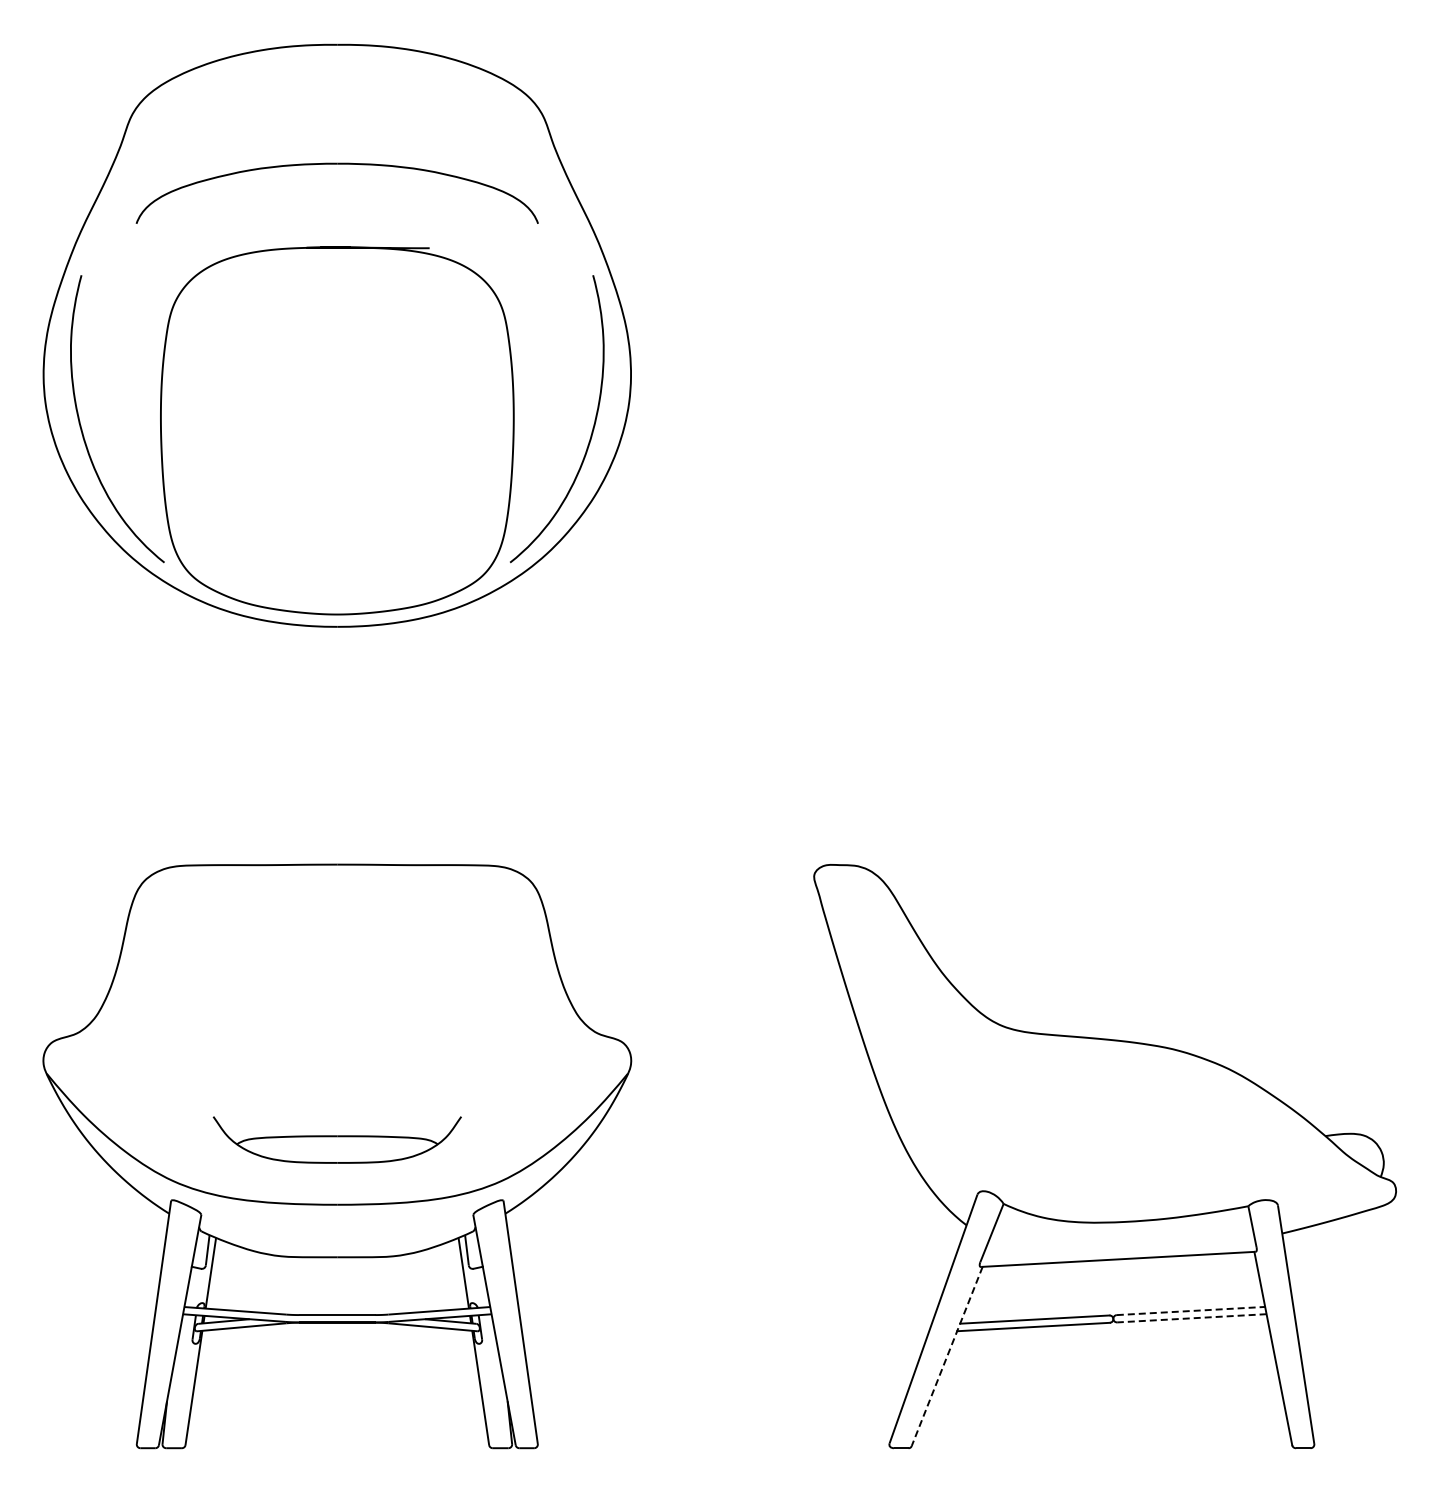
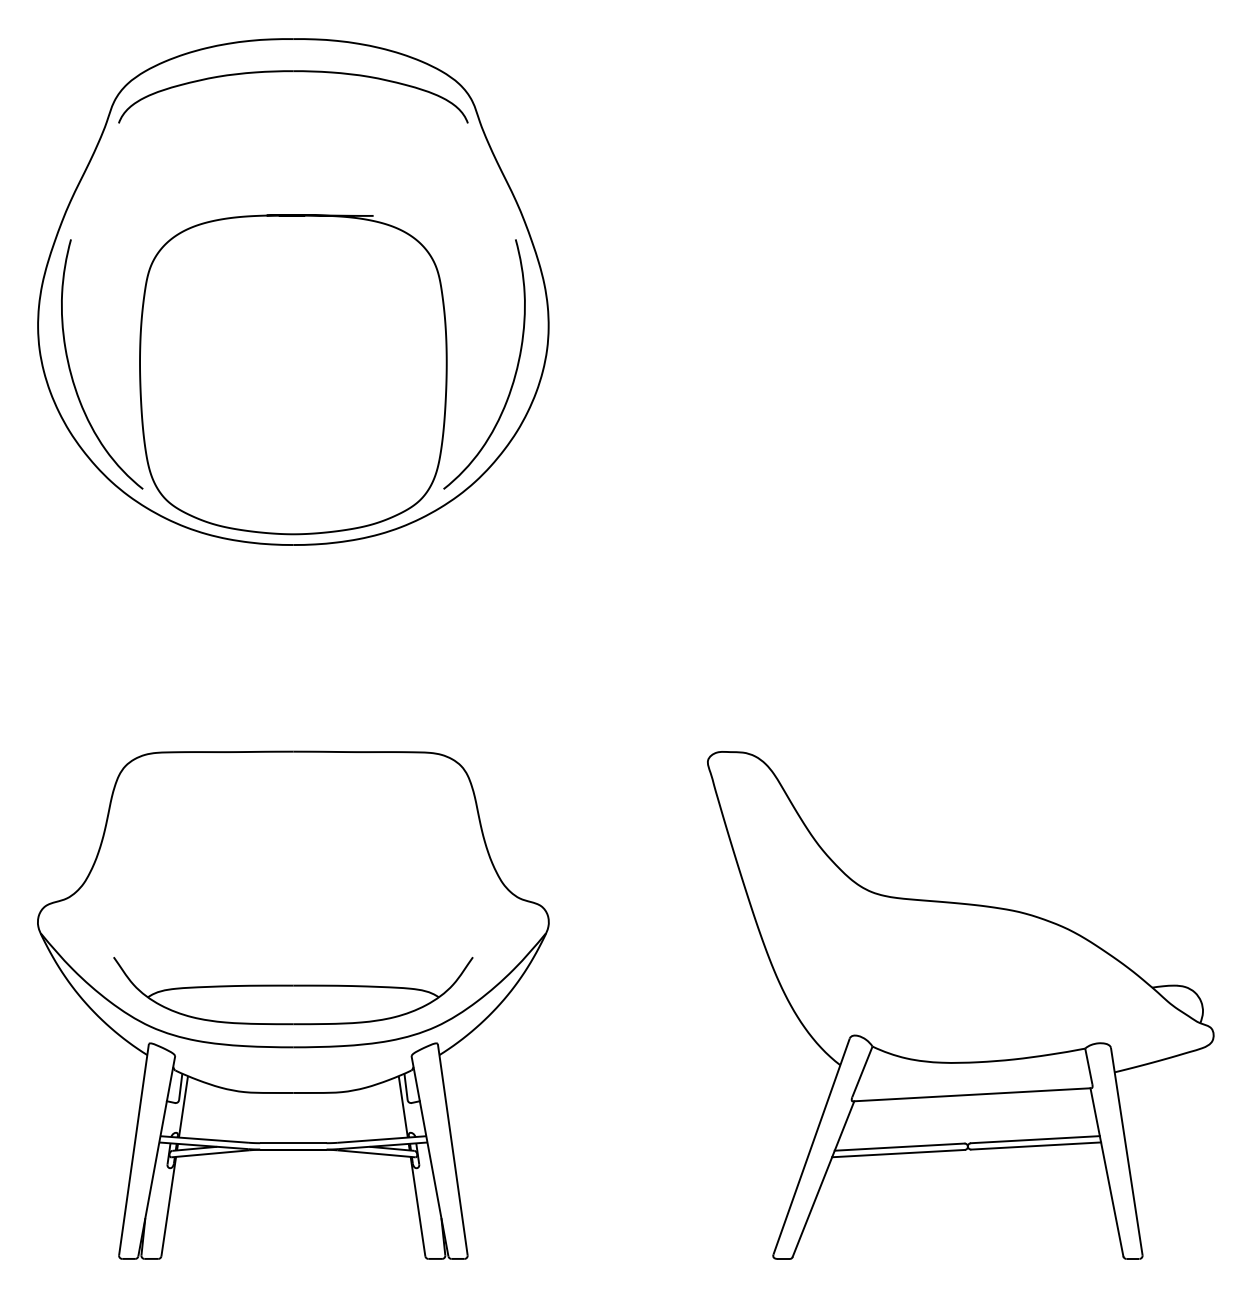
part: (336, 164) -> (292, 71), moved
part: (337, 1139) -> (293, 990), size x1.67
line: (1191, 1310) -> (1035, 1139), dashed -> solid
line: (1191, 1318) -> (1035, 1146), dashed -> solid
line: (947, 1356) -> (823, 1179), dashed -> solid

